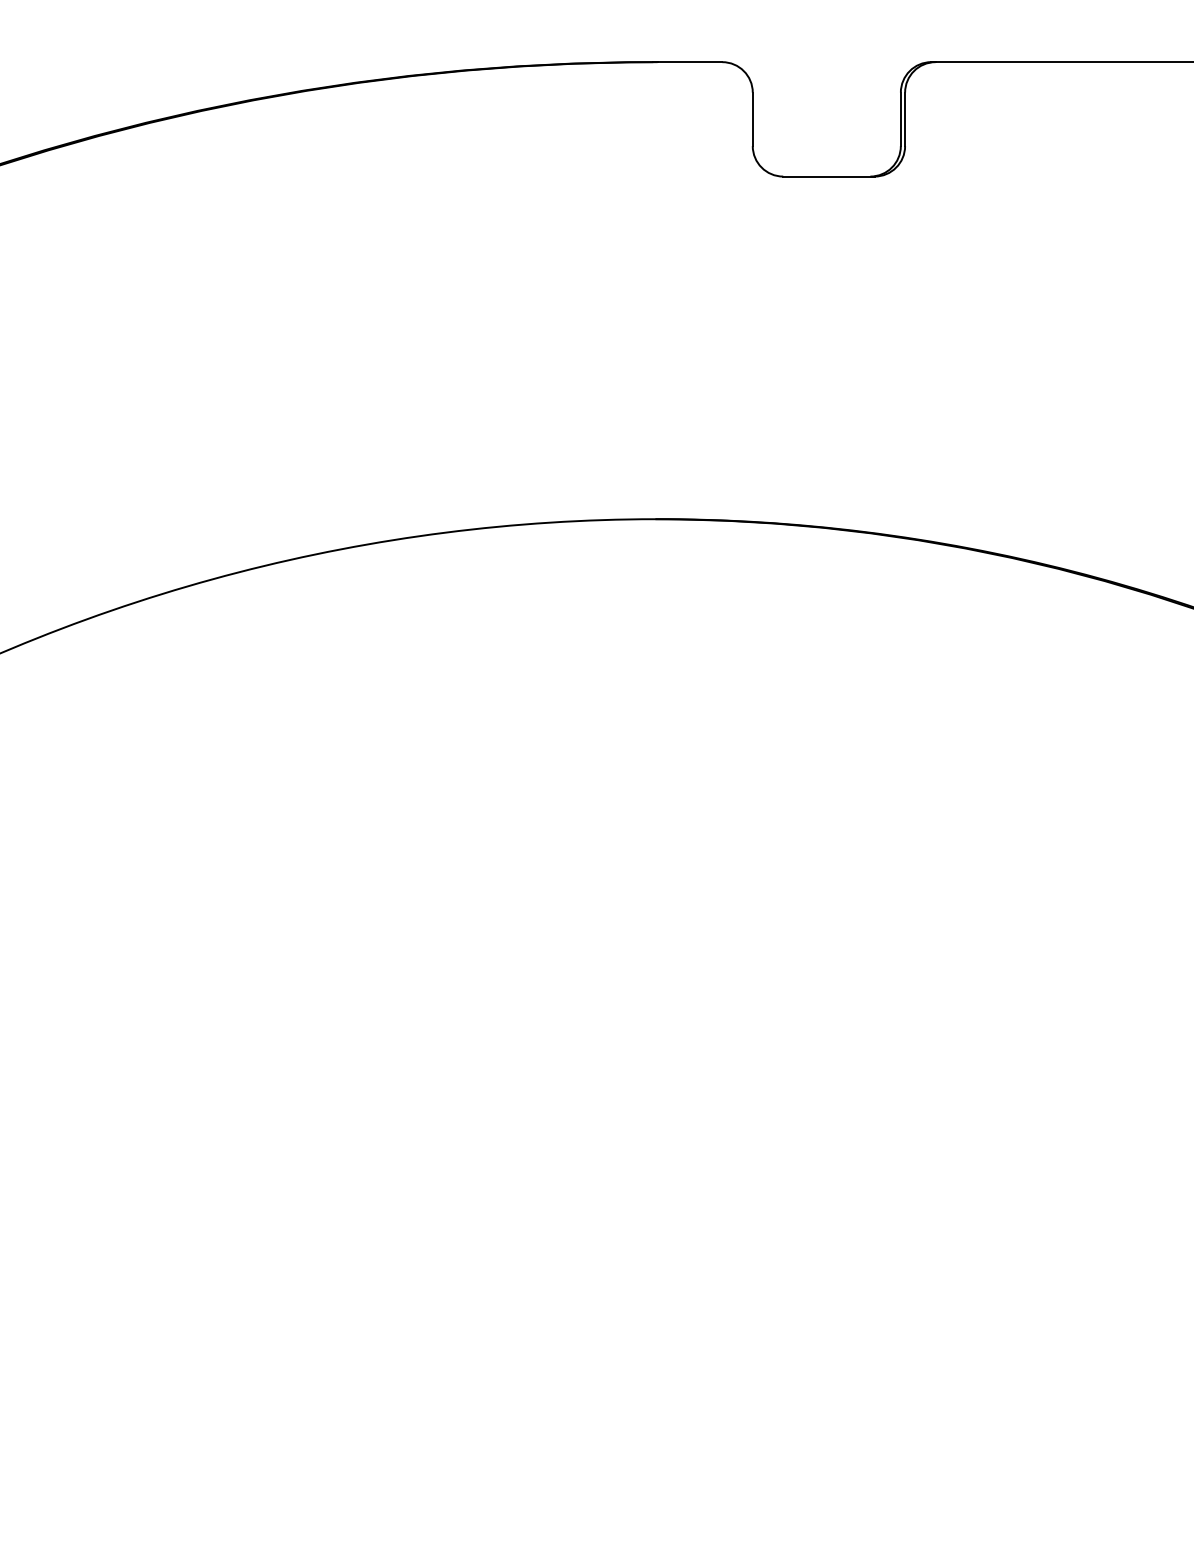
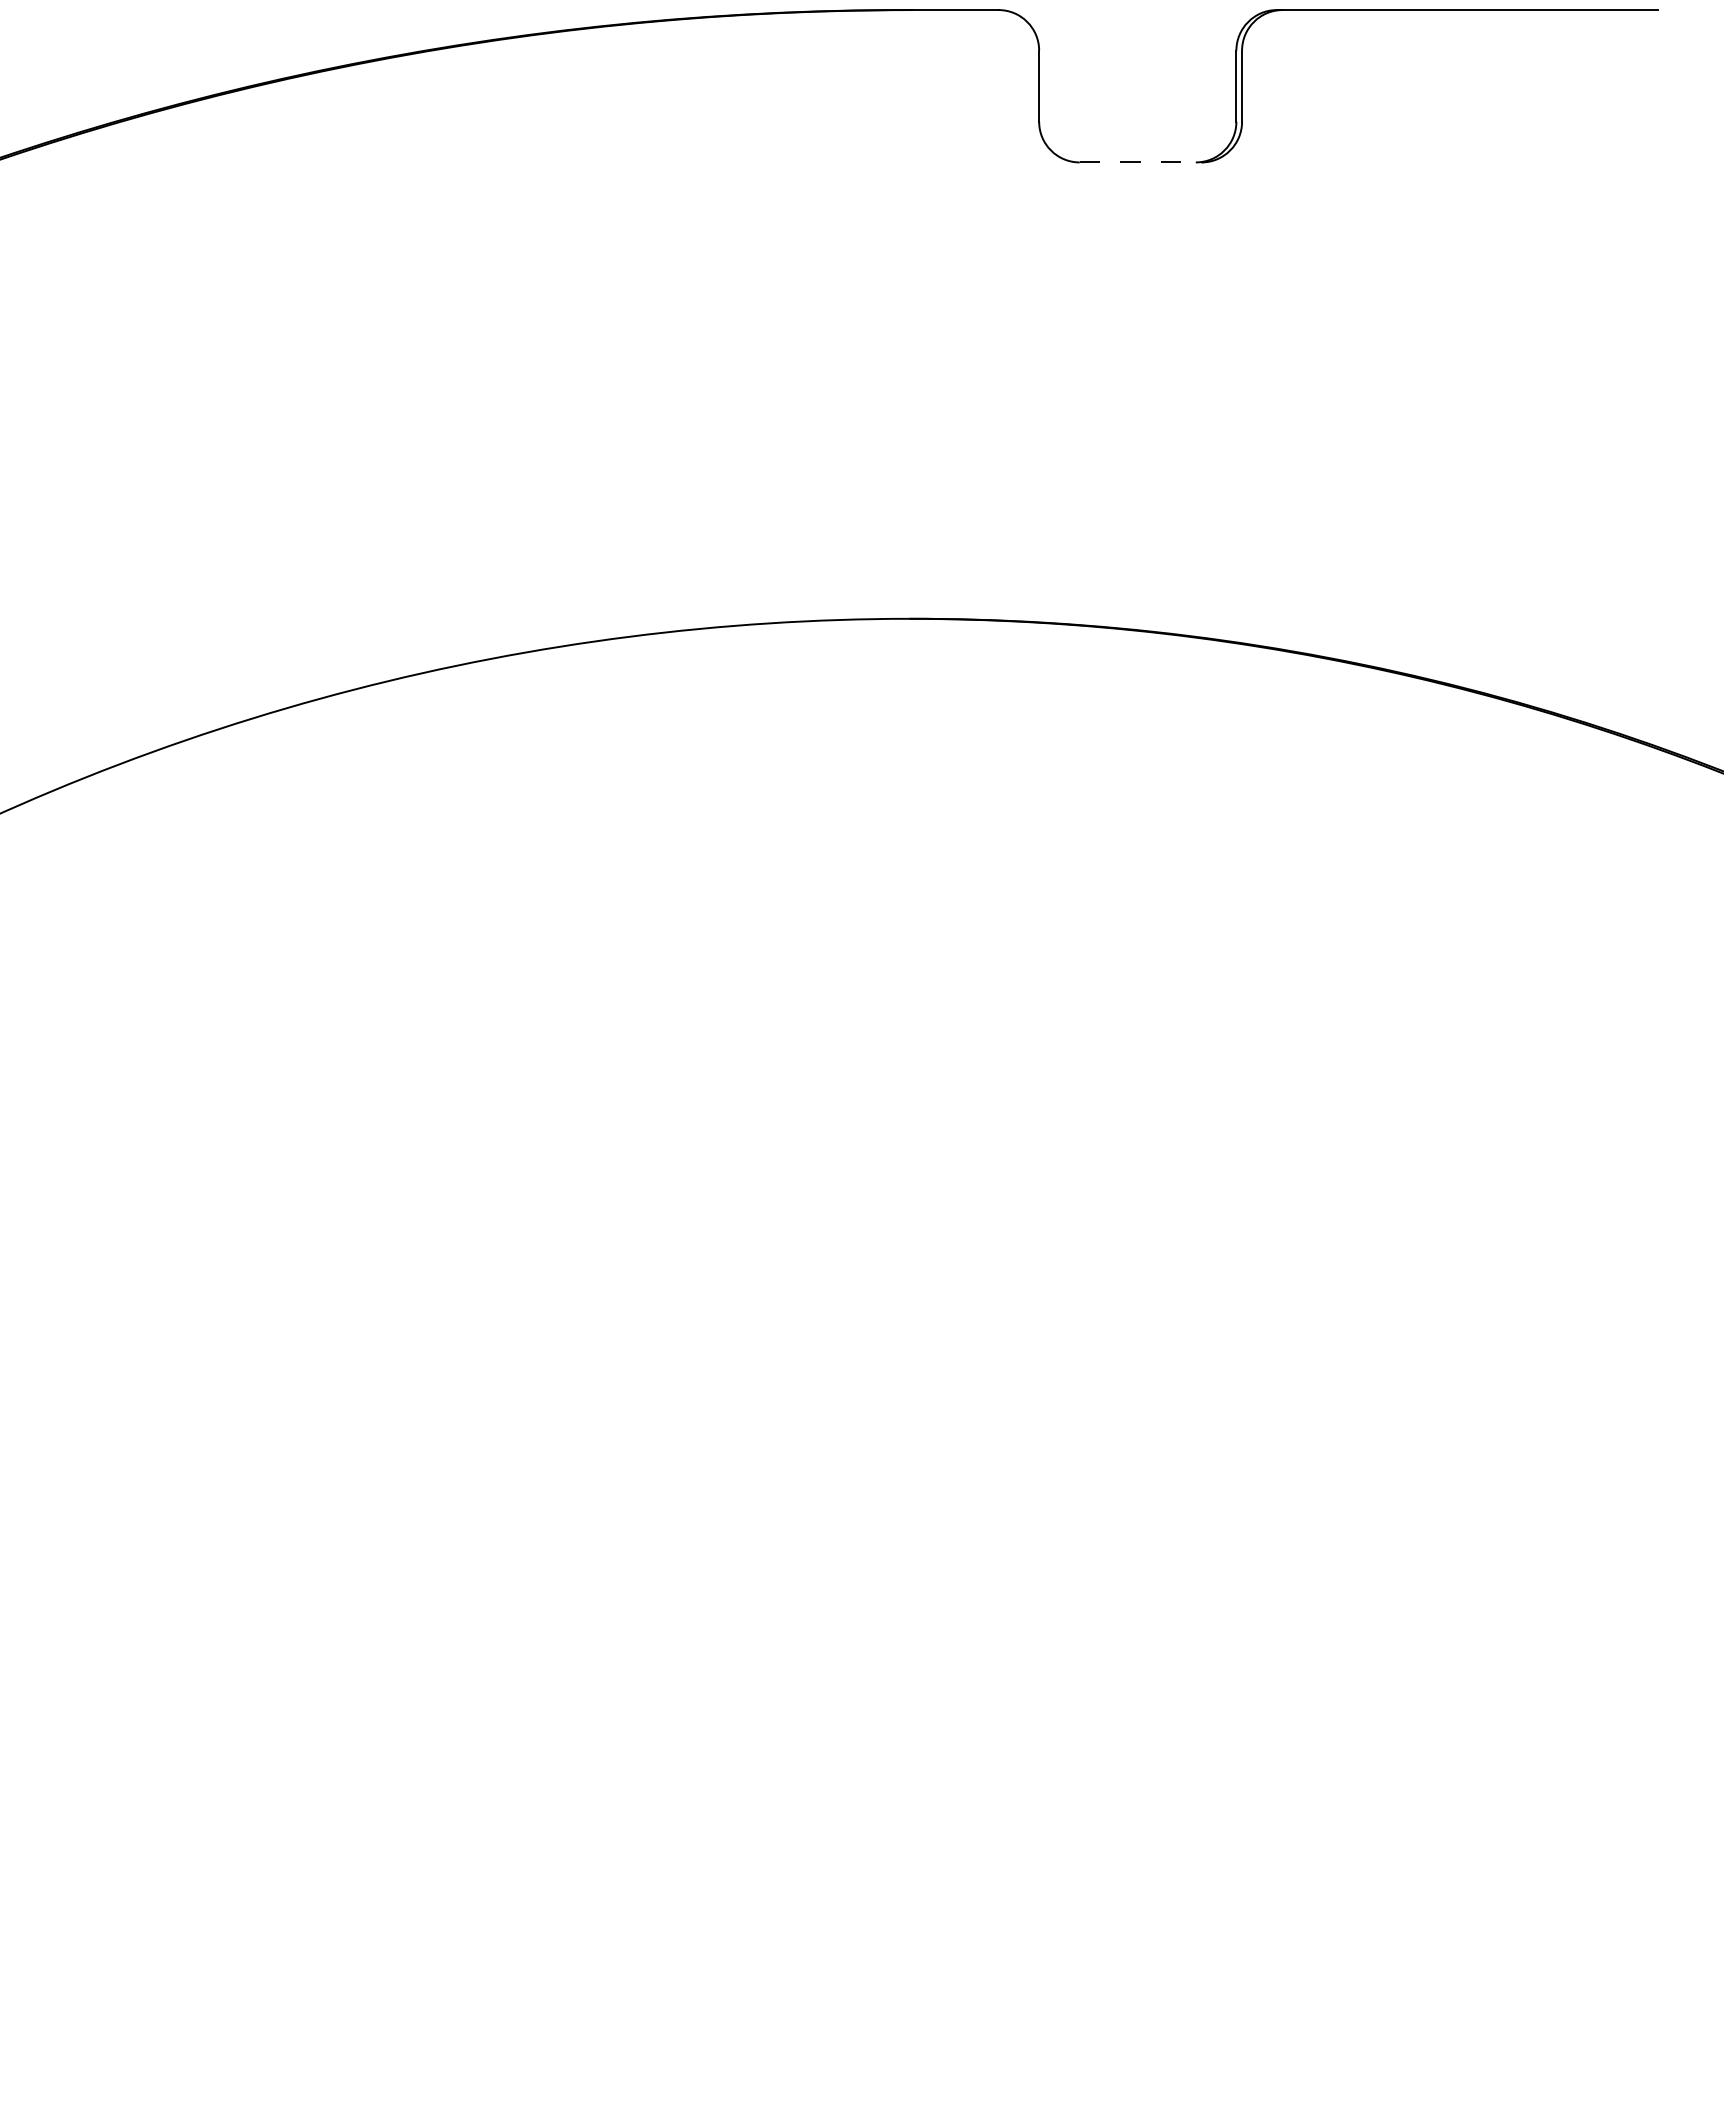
line: (828, 176) -> (1140, 162), solid -> dashed

